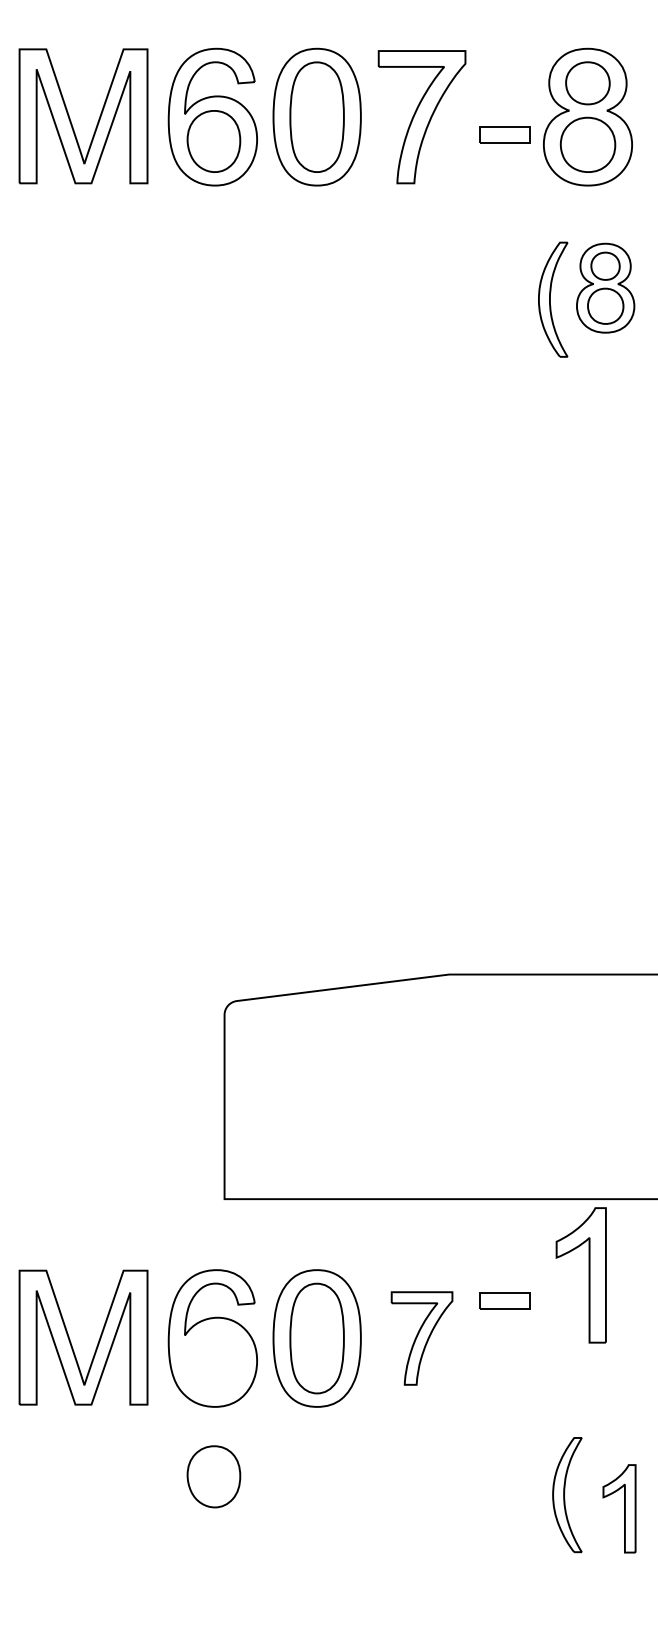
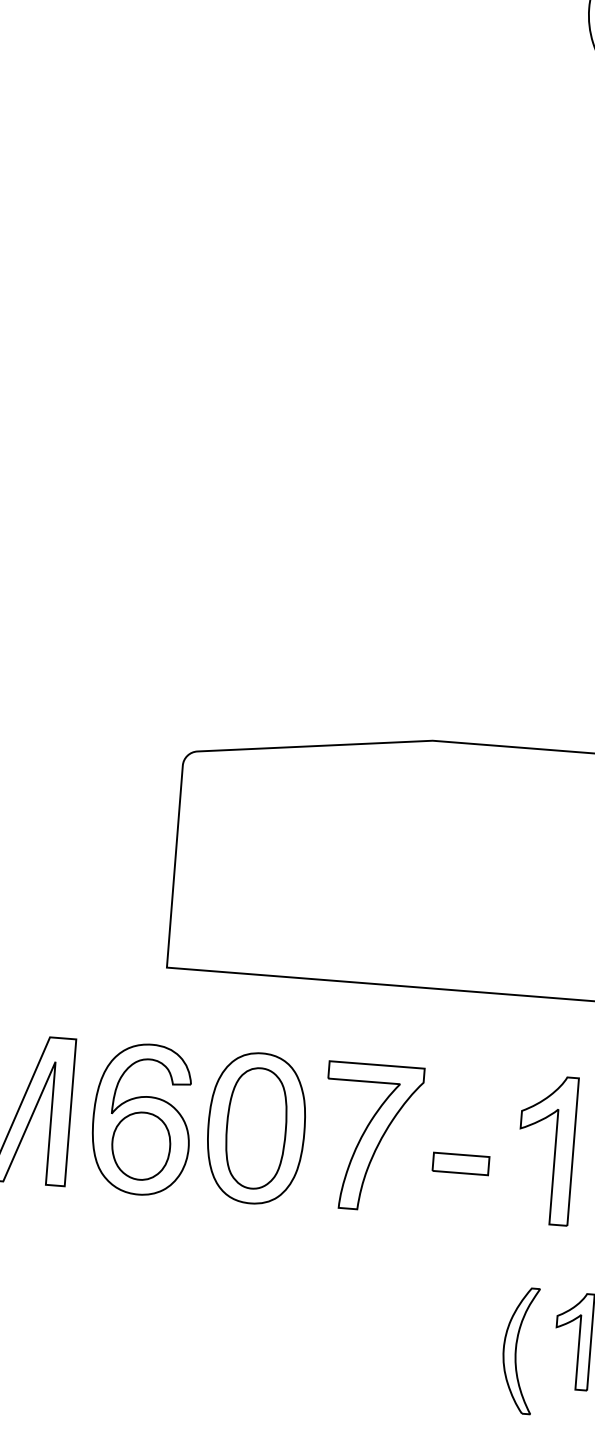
part: (588, 1275) -> (554, 1150), moved
part: (504, 1300) -> (460, 1163), moved
part: (421, 1338) -> (370, 1137), size x1.43
part: (213, 1476) -> (140, 1145), moved
part: (567, 1495) -> (519, 1350), moved

